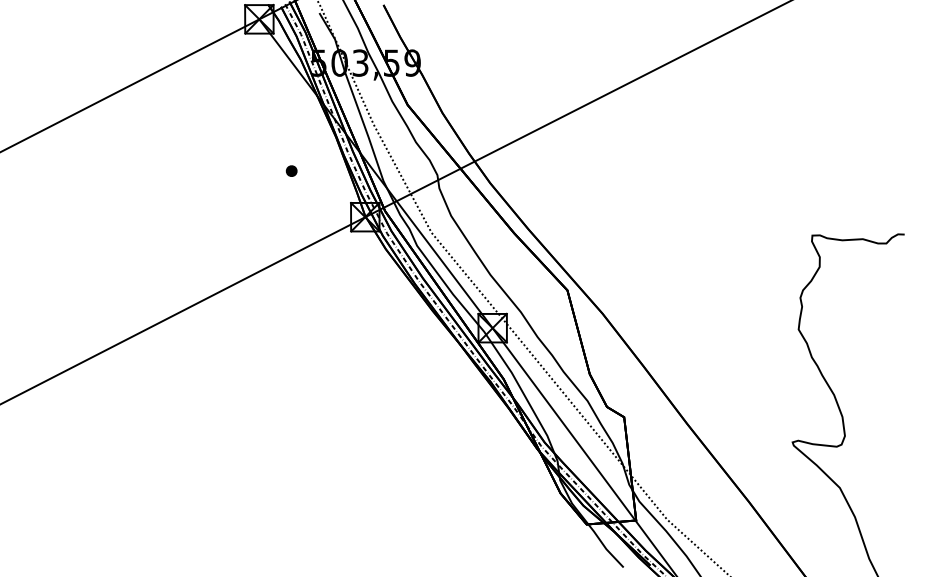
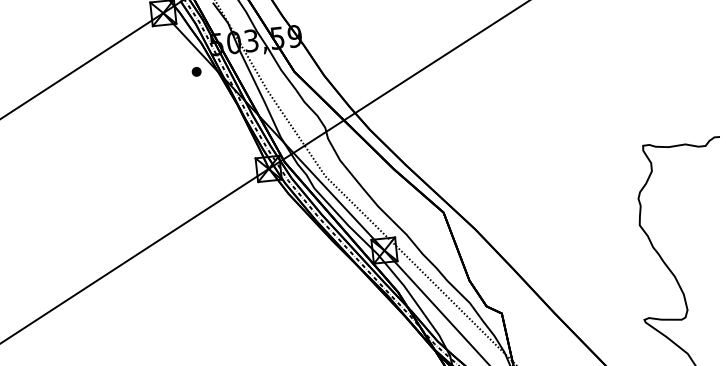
part: (291, 170) -> (196, 71), moved

